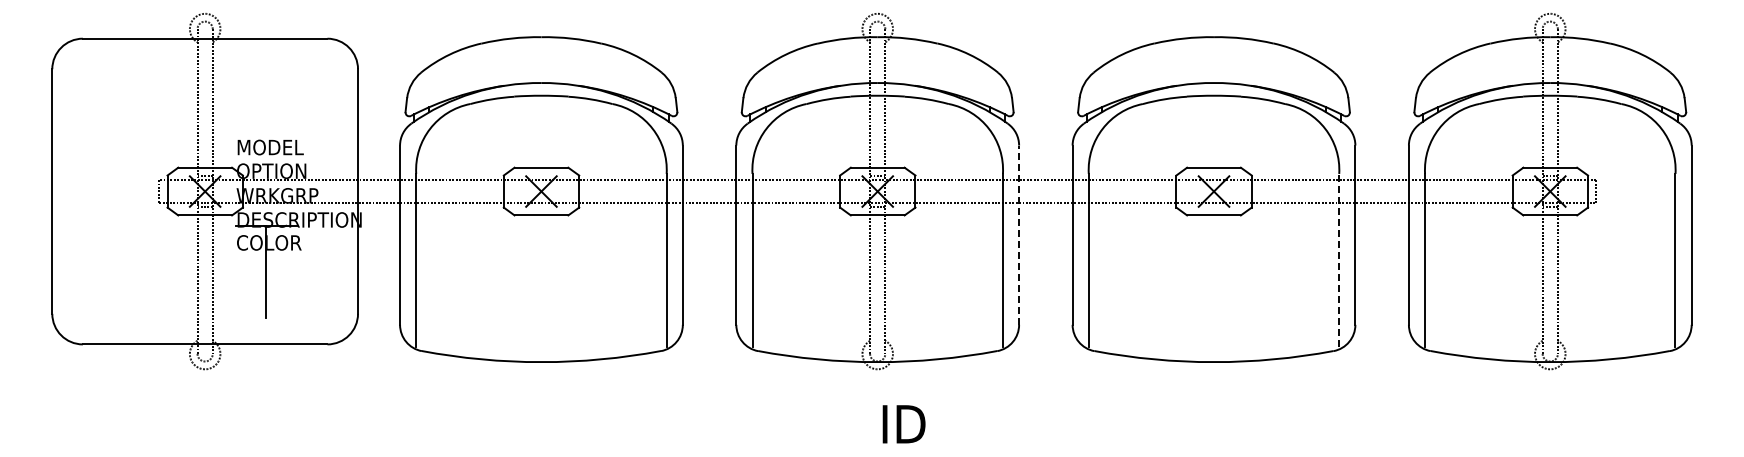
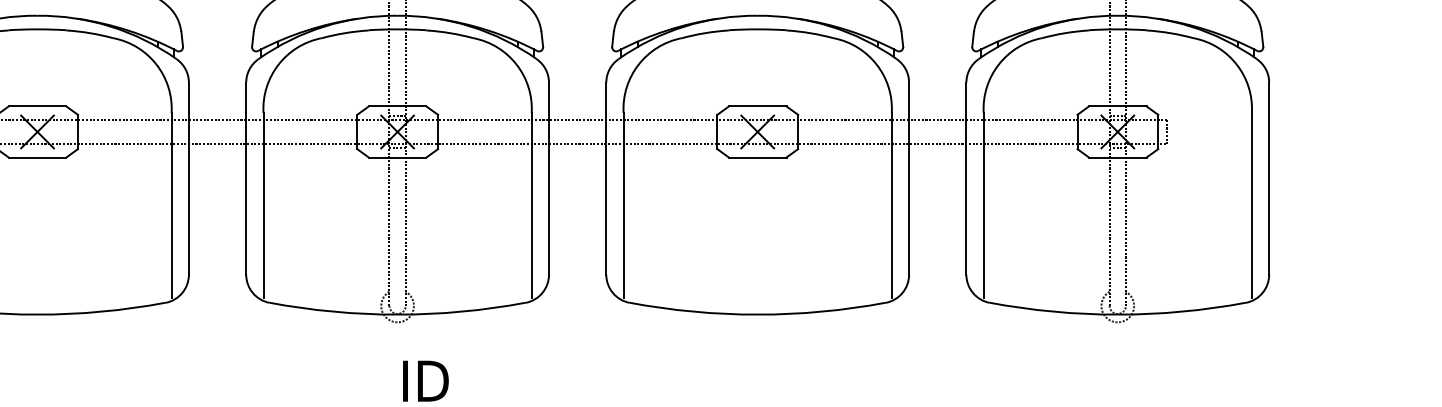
line: (1019, 235) -> (549, 179), dashed -> solid
line: (1339, 259) -> (892, 204), dashed -> solid

